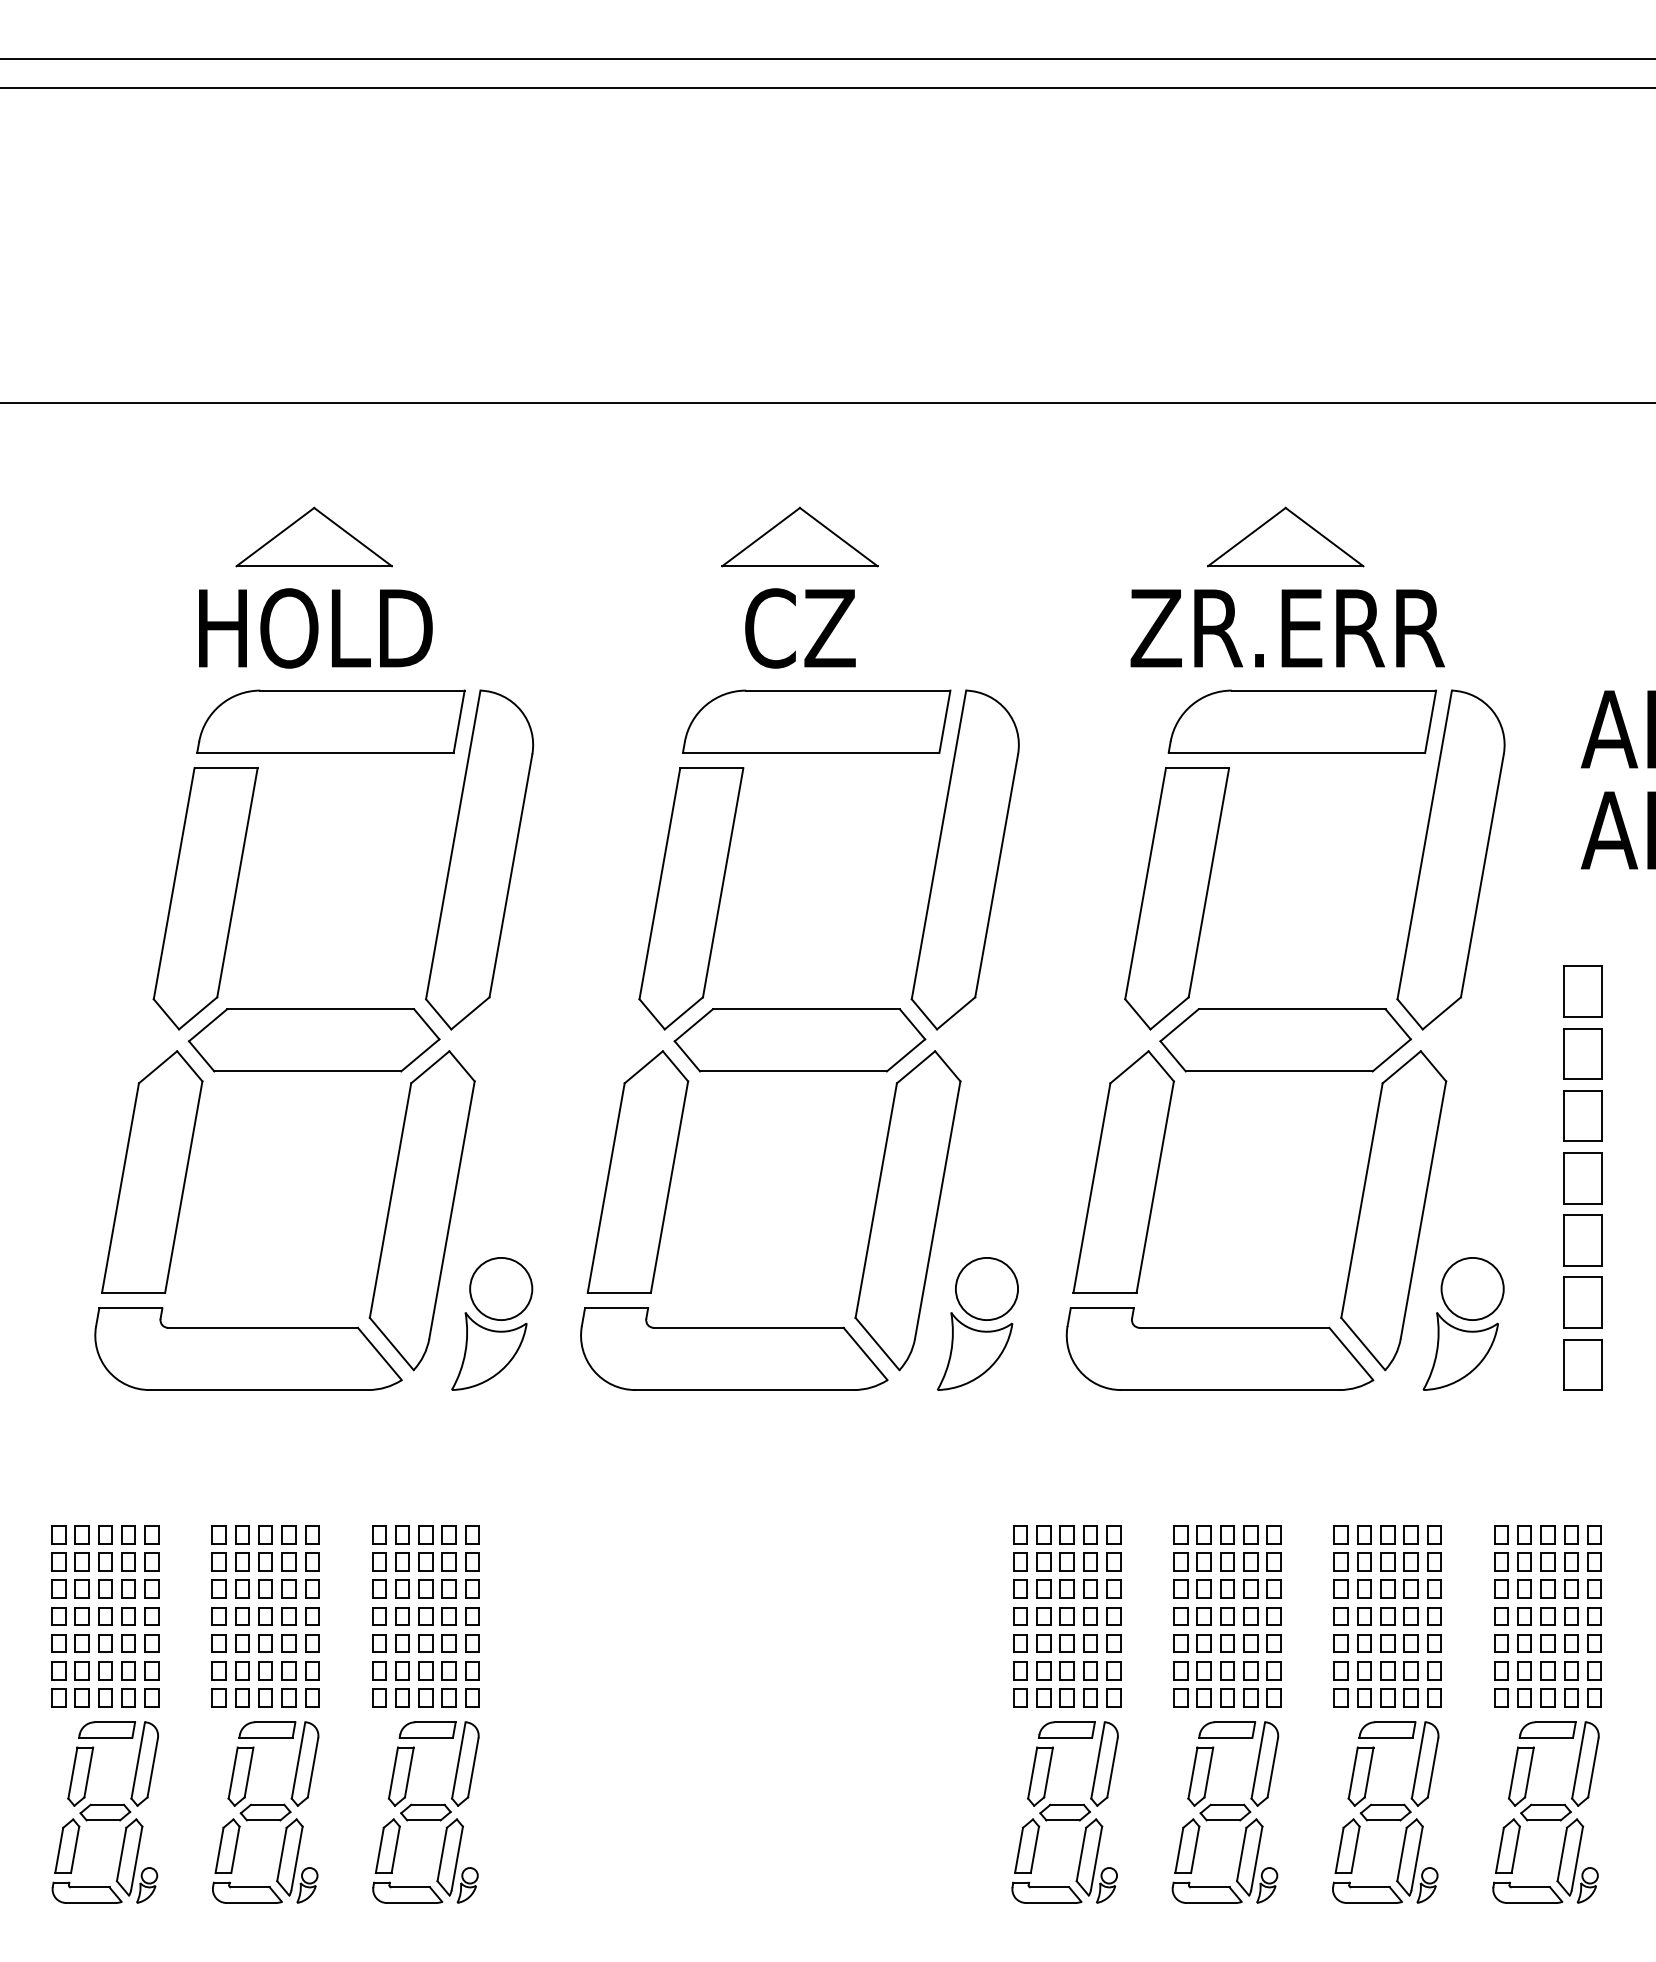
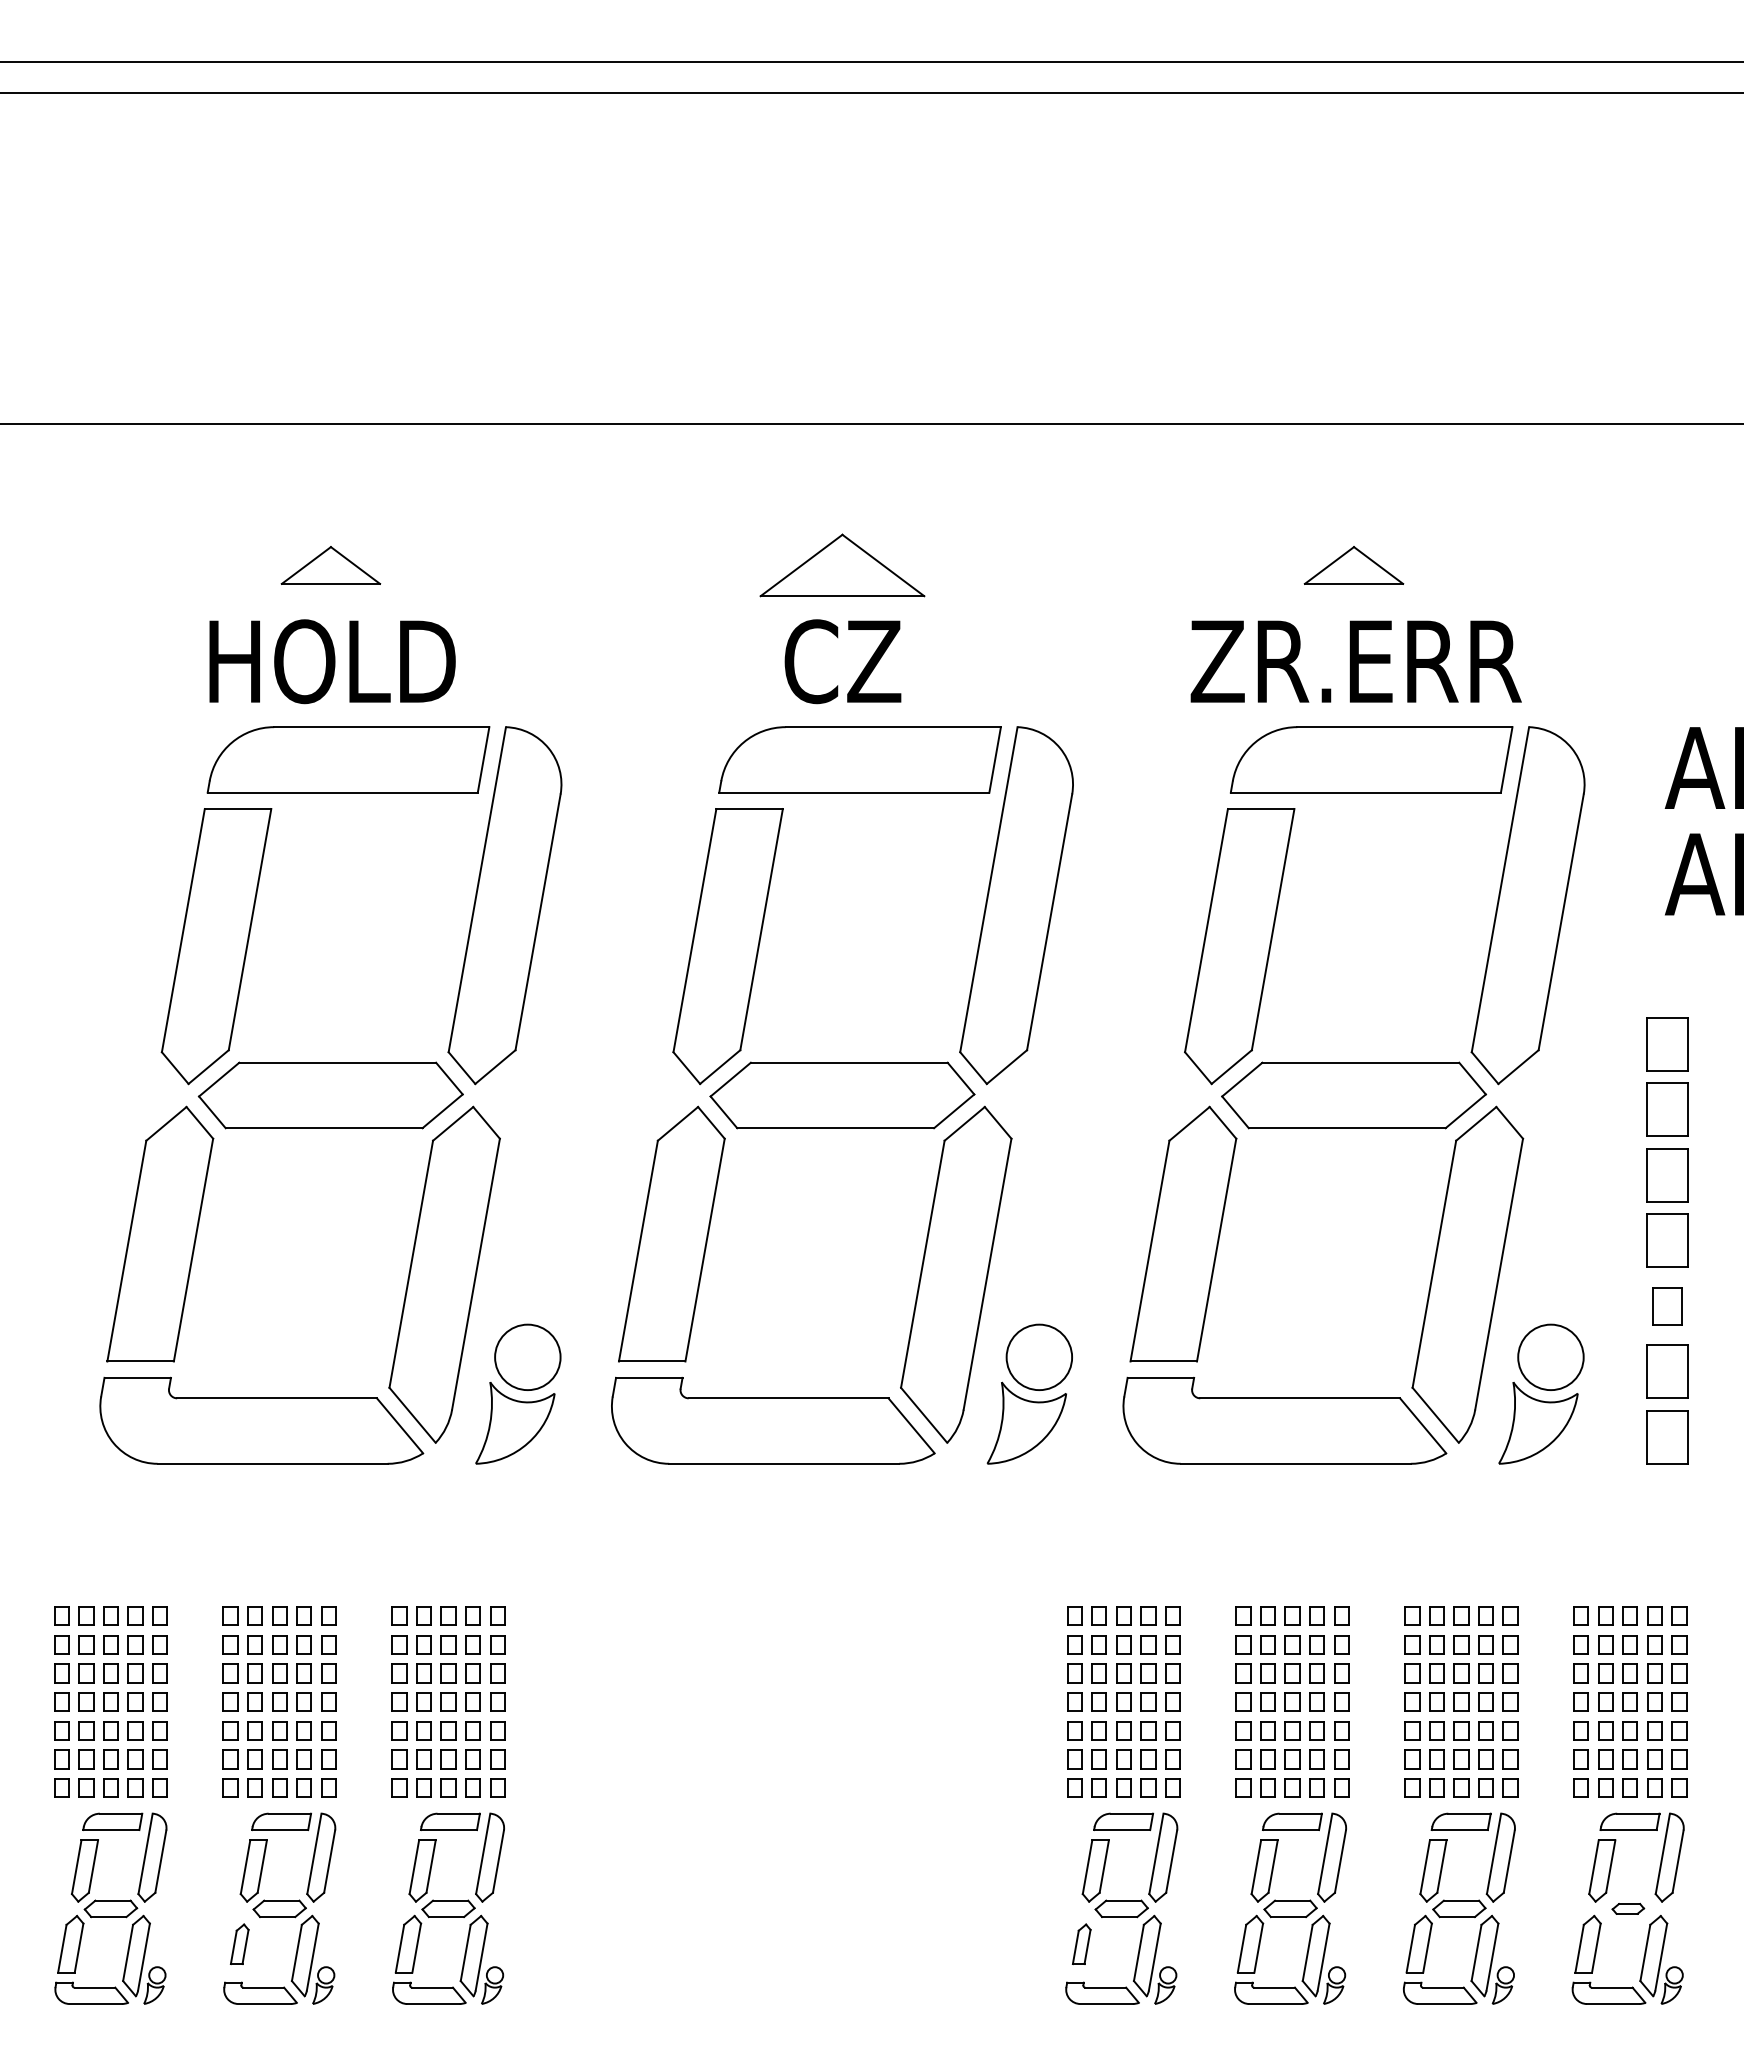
part: (313, 537) -> (330, 565), size x0.6
part: (1285, 537) -> (1353, 565), size x0.6
part: (1583, 1240) -> (1667, 1306), size x0.7
part: (1546, 1812) -> (1628, 1908), size x0.6
part: (227, 1846) -> (239, 1944), size x0.7
part: (1026, 1846) -> (1081, 1944), size x0.7

